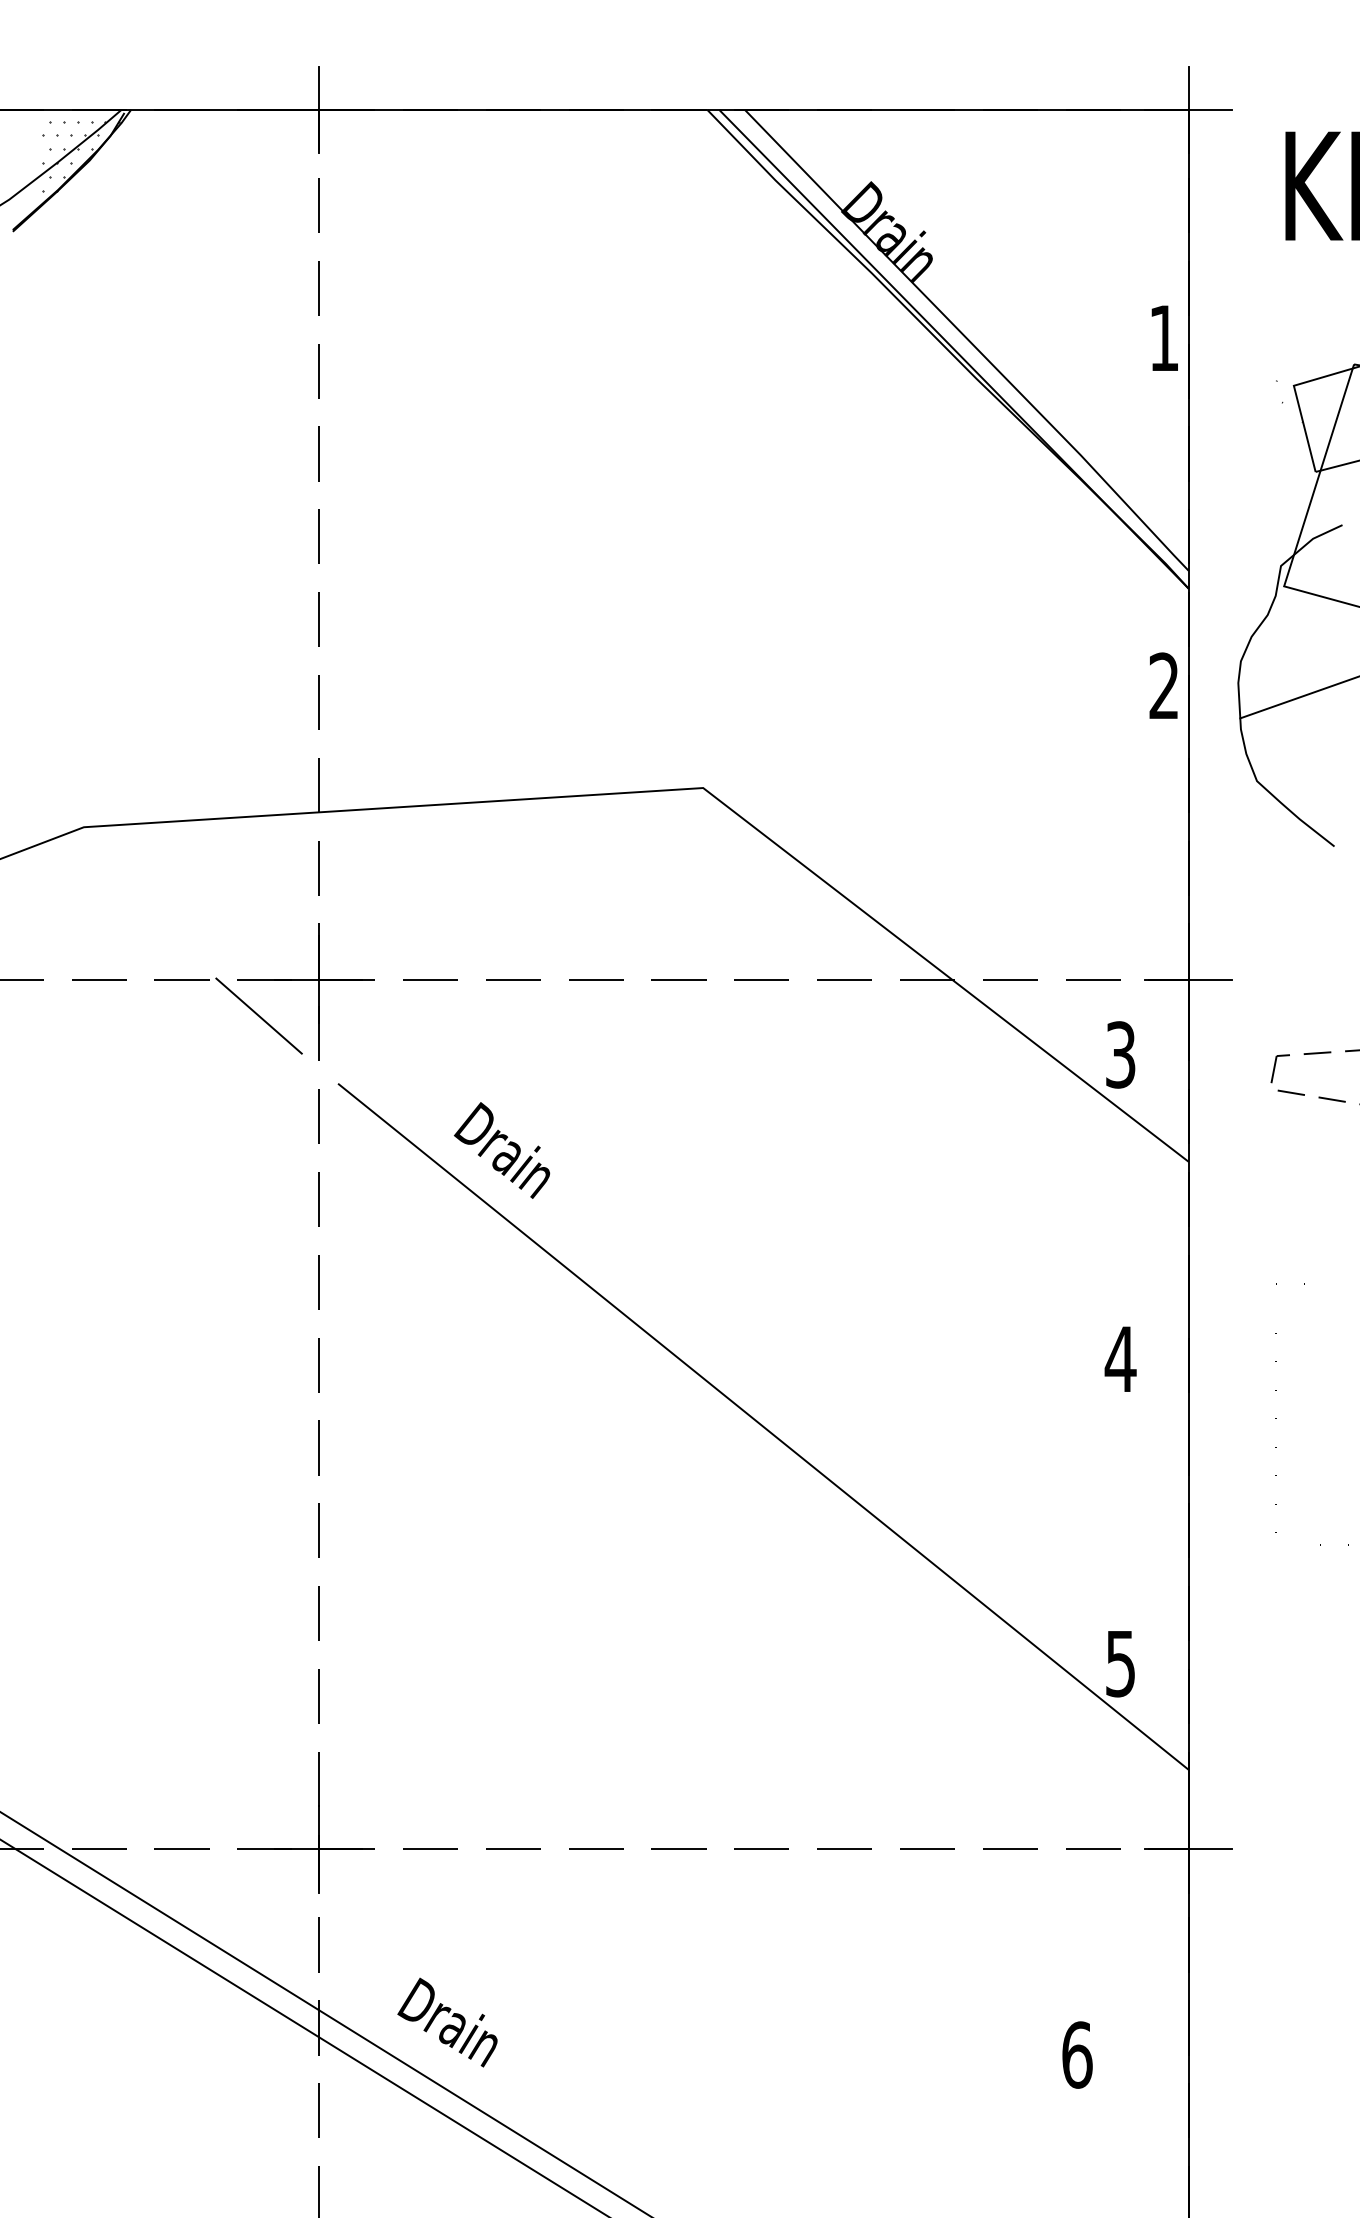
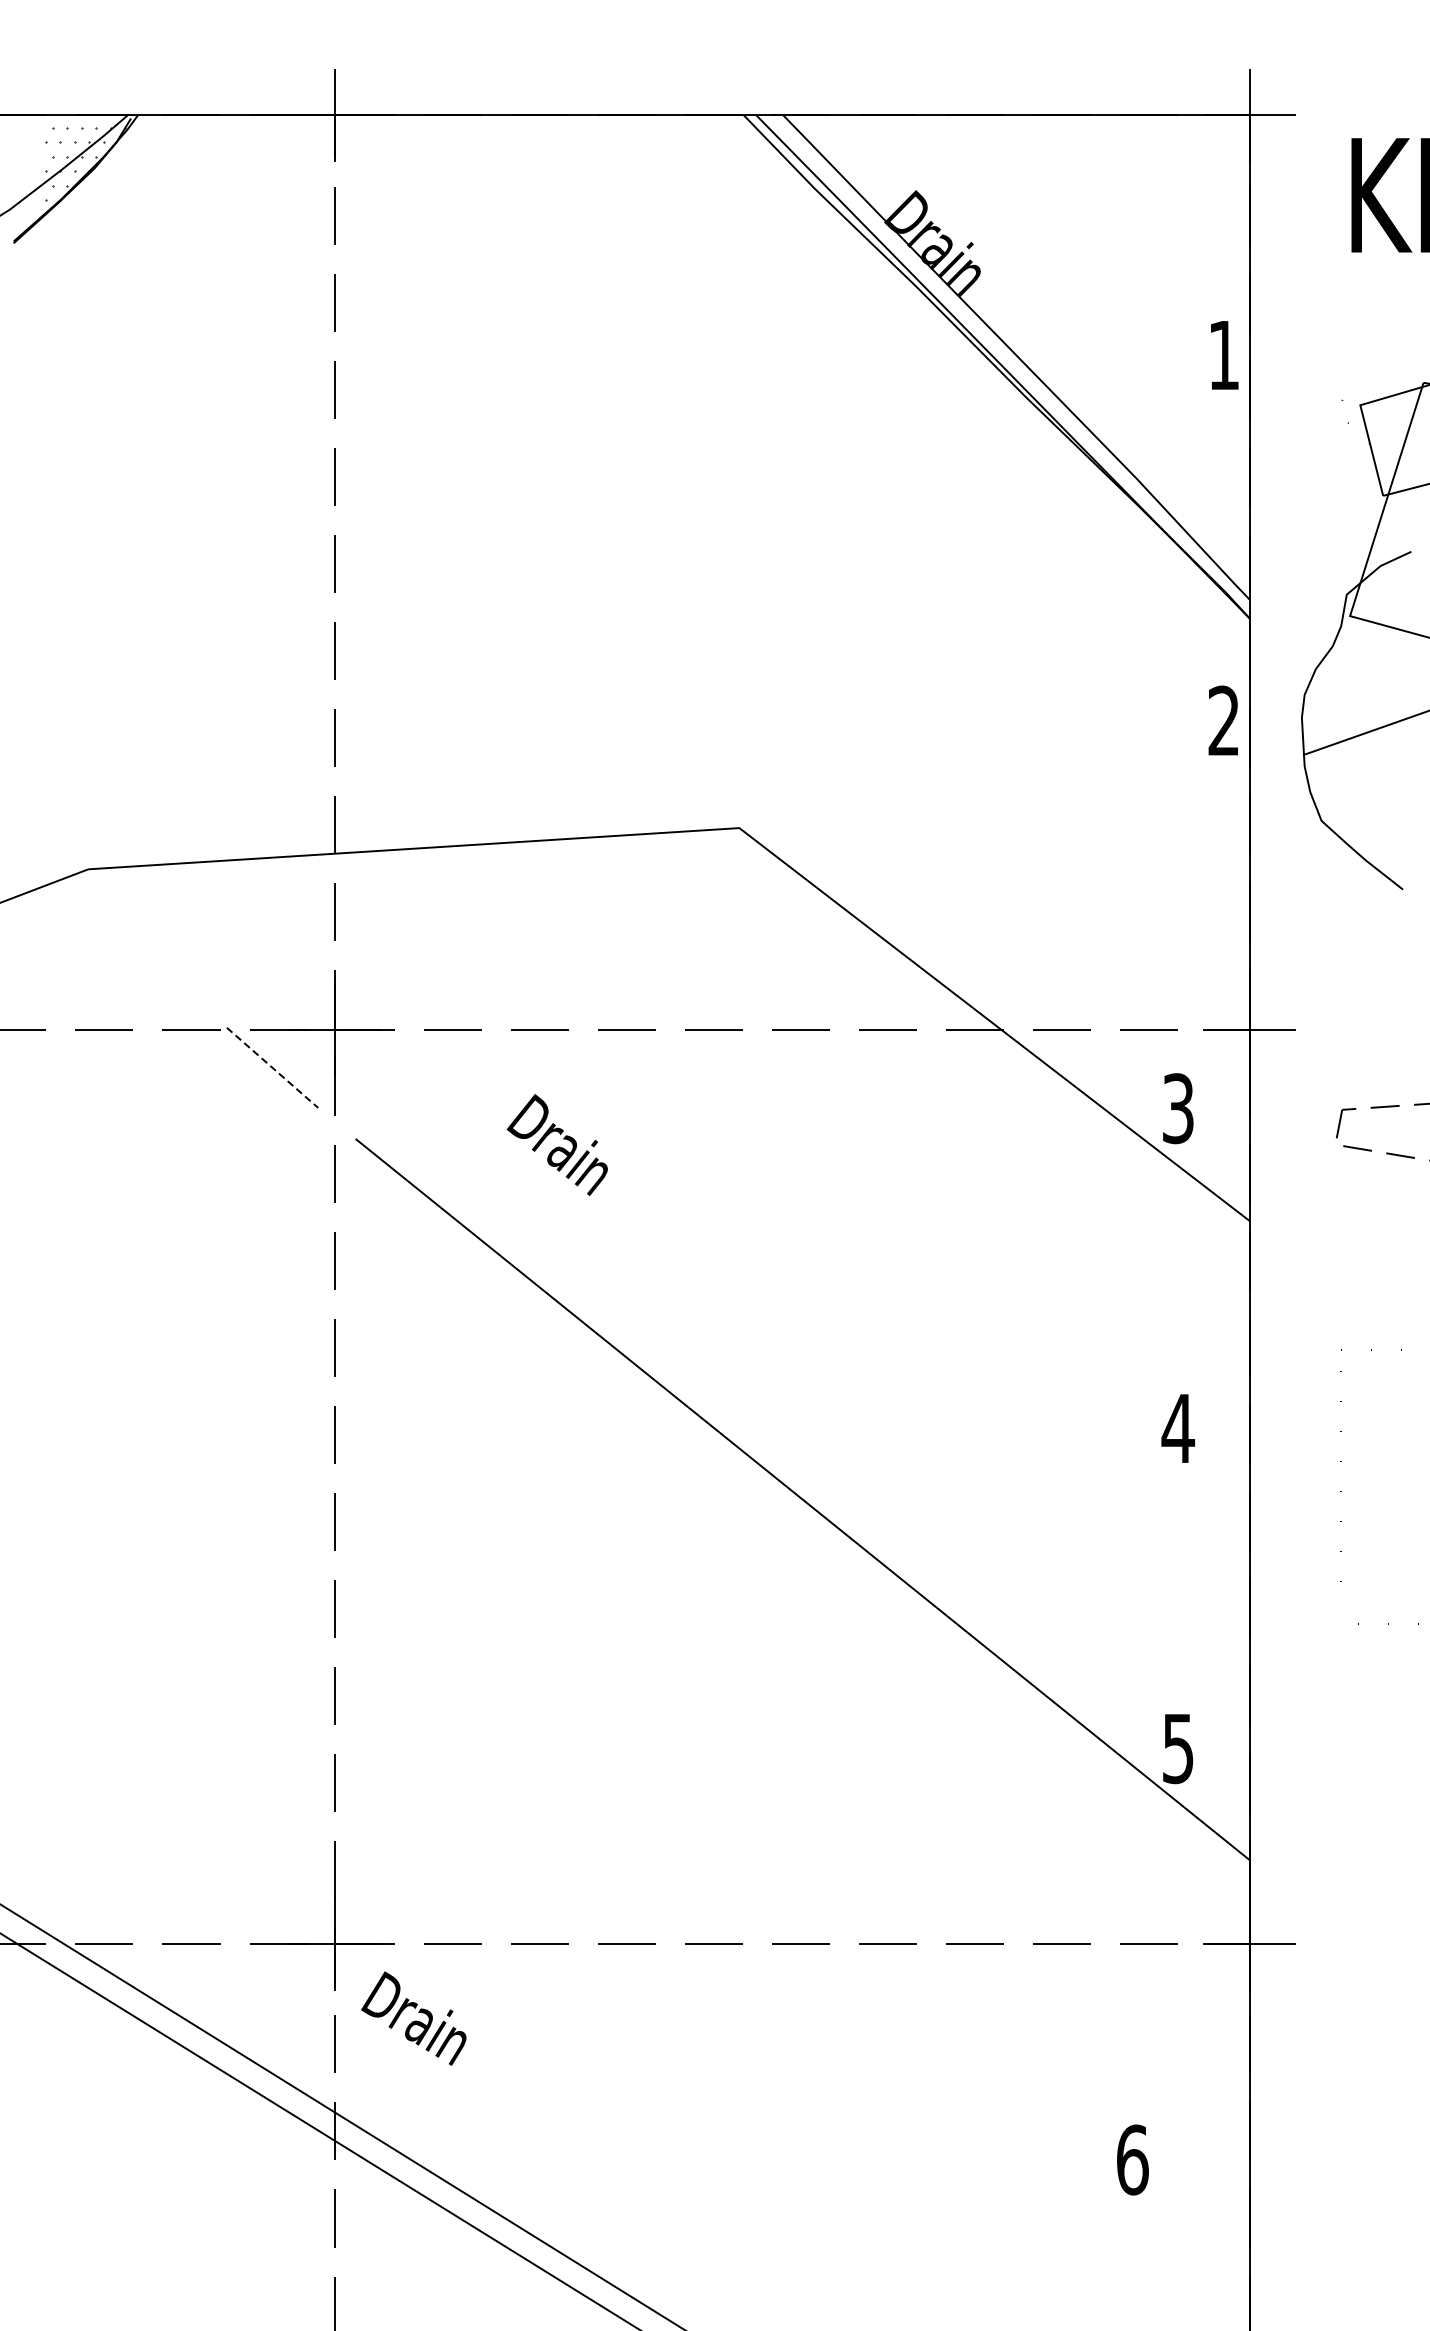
line: (259, 1016) -> (272, 1068), solid -> dashed
text: (501, 1150) -> (556, 1145), moved
text: (447, 2022) -> (413, 2018), moved

